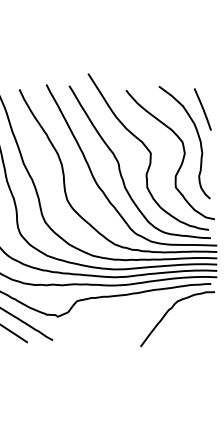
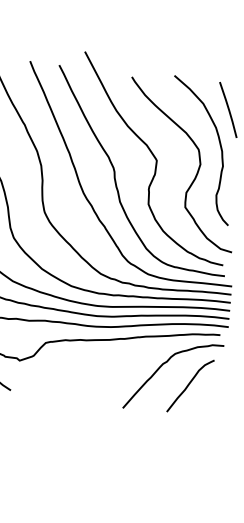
curve: (190, 325) -> (189, 386), added

